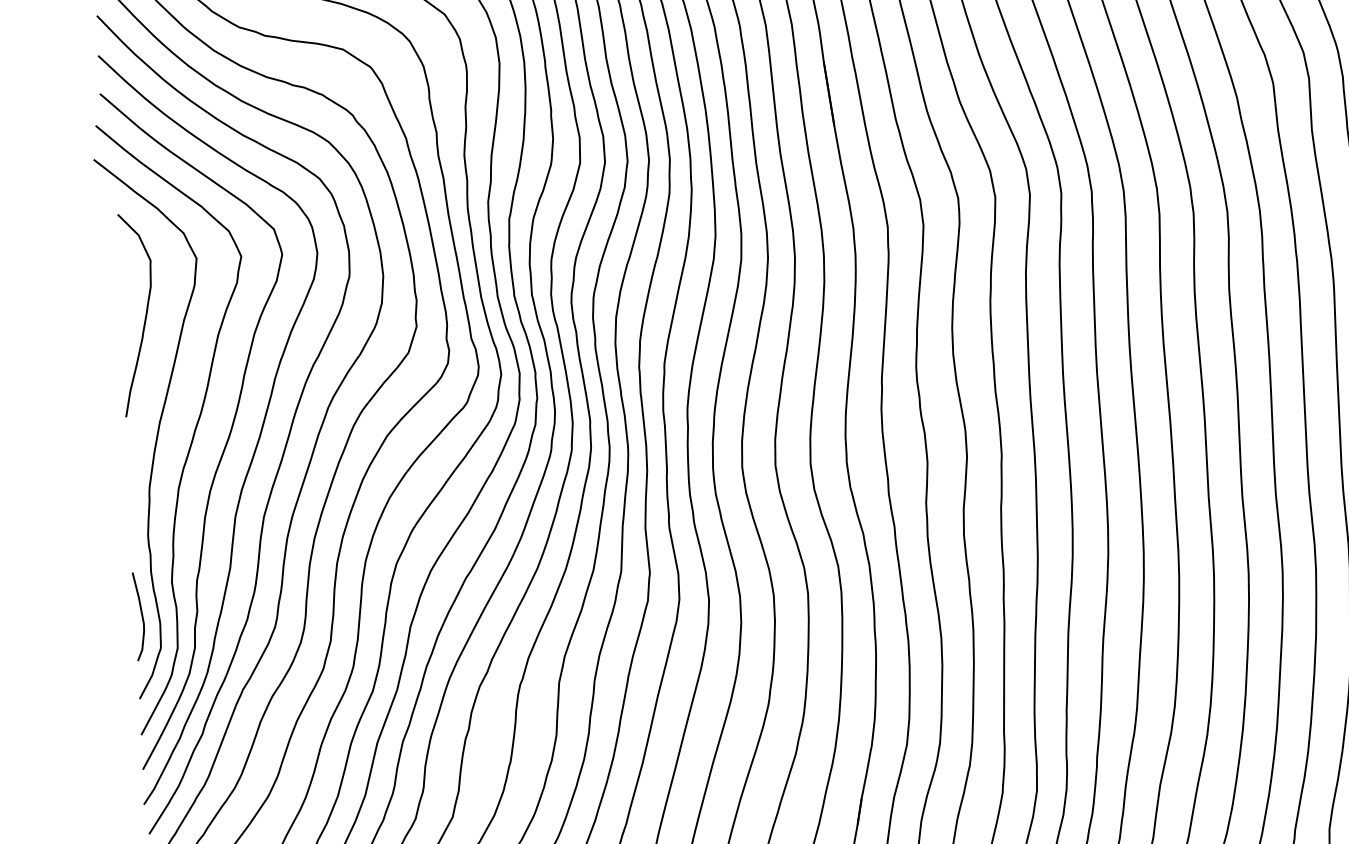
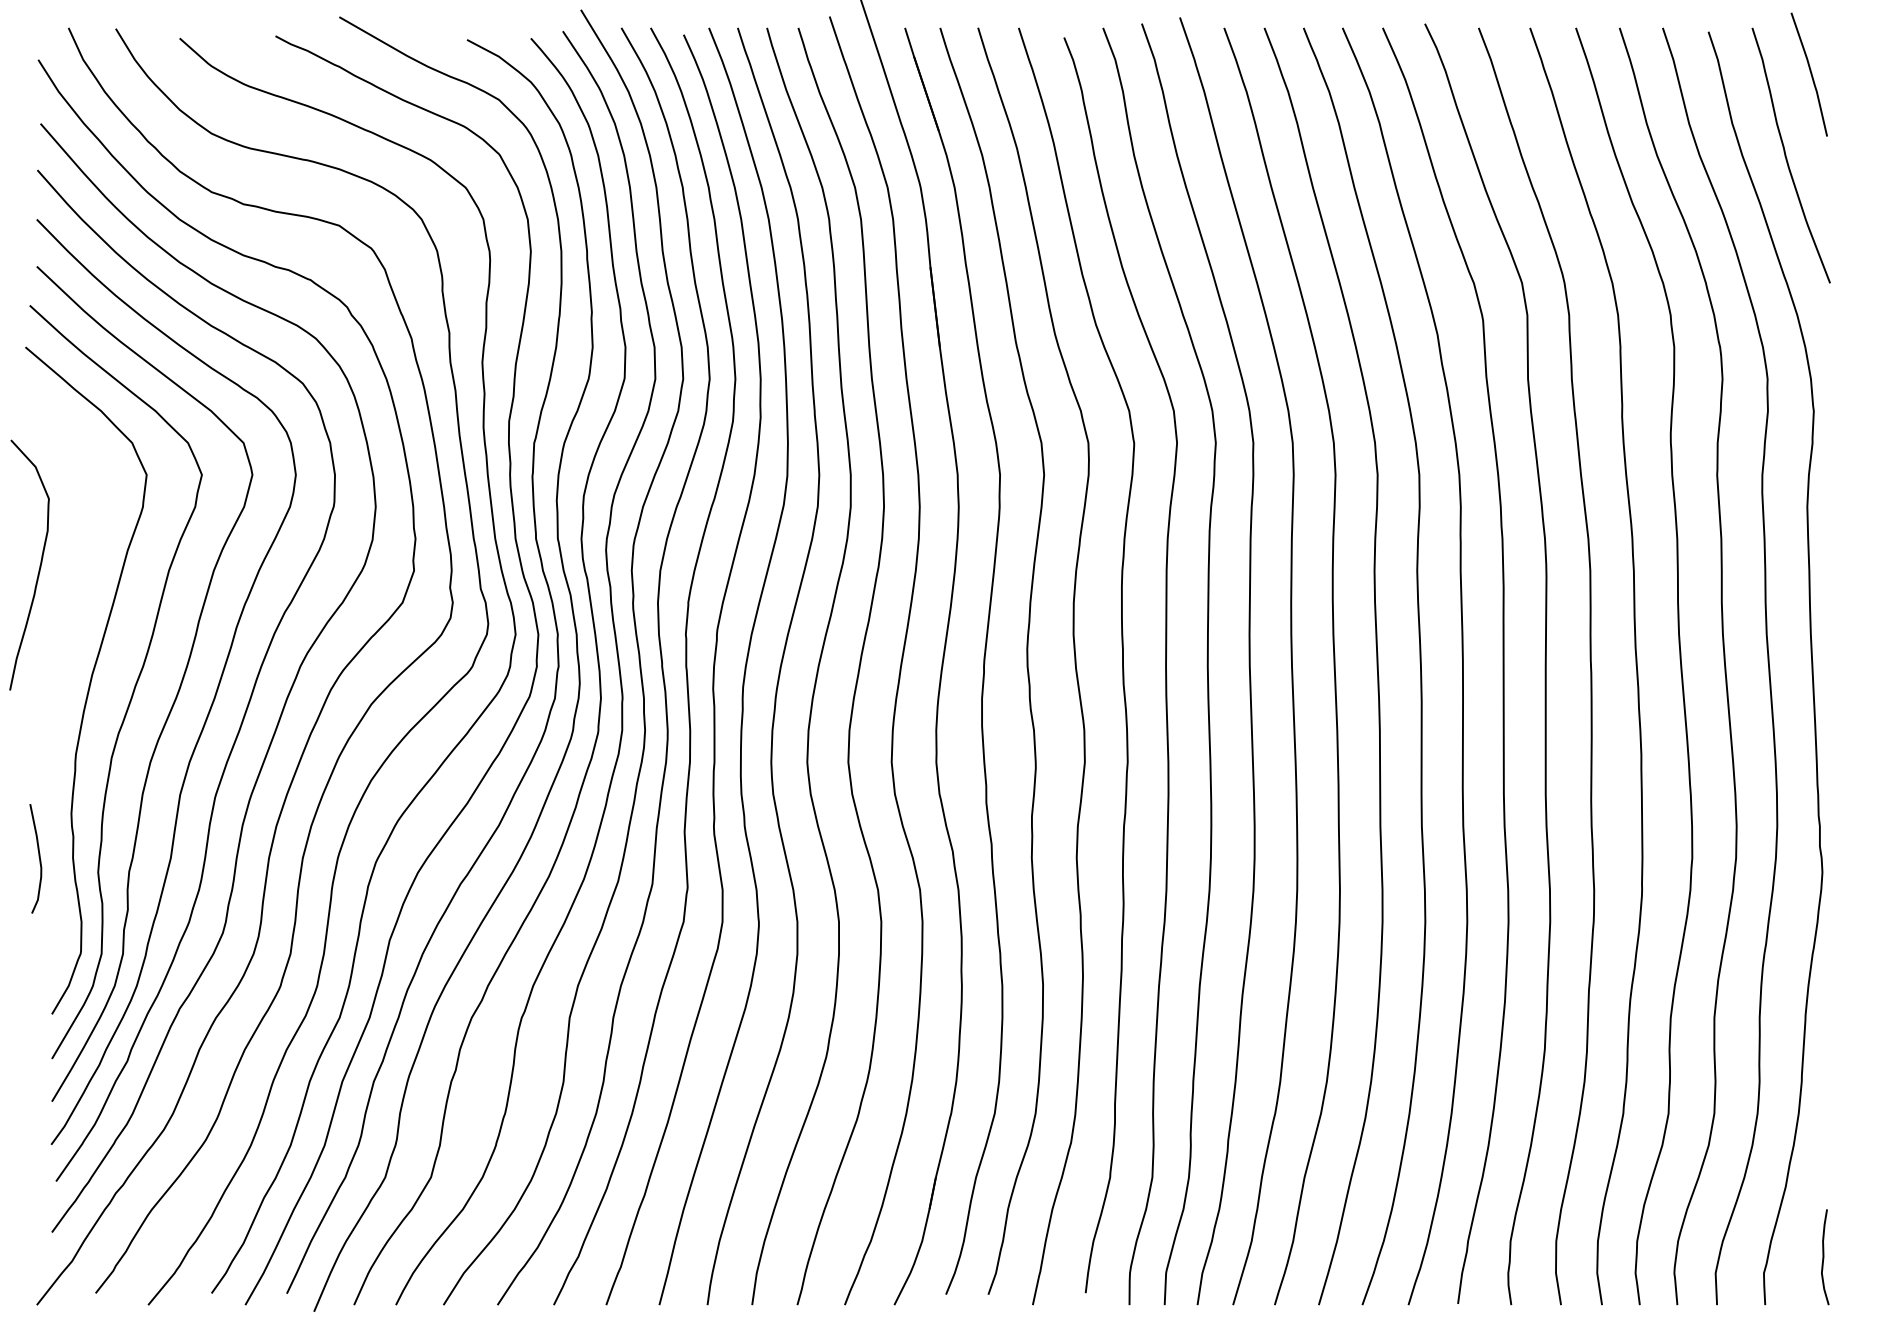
curve: (145, 314) -> (39, 565), moved
curve: (141, 615) -> (38, 857), moved

